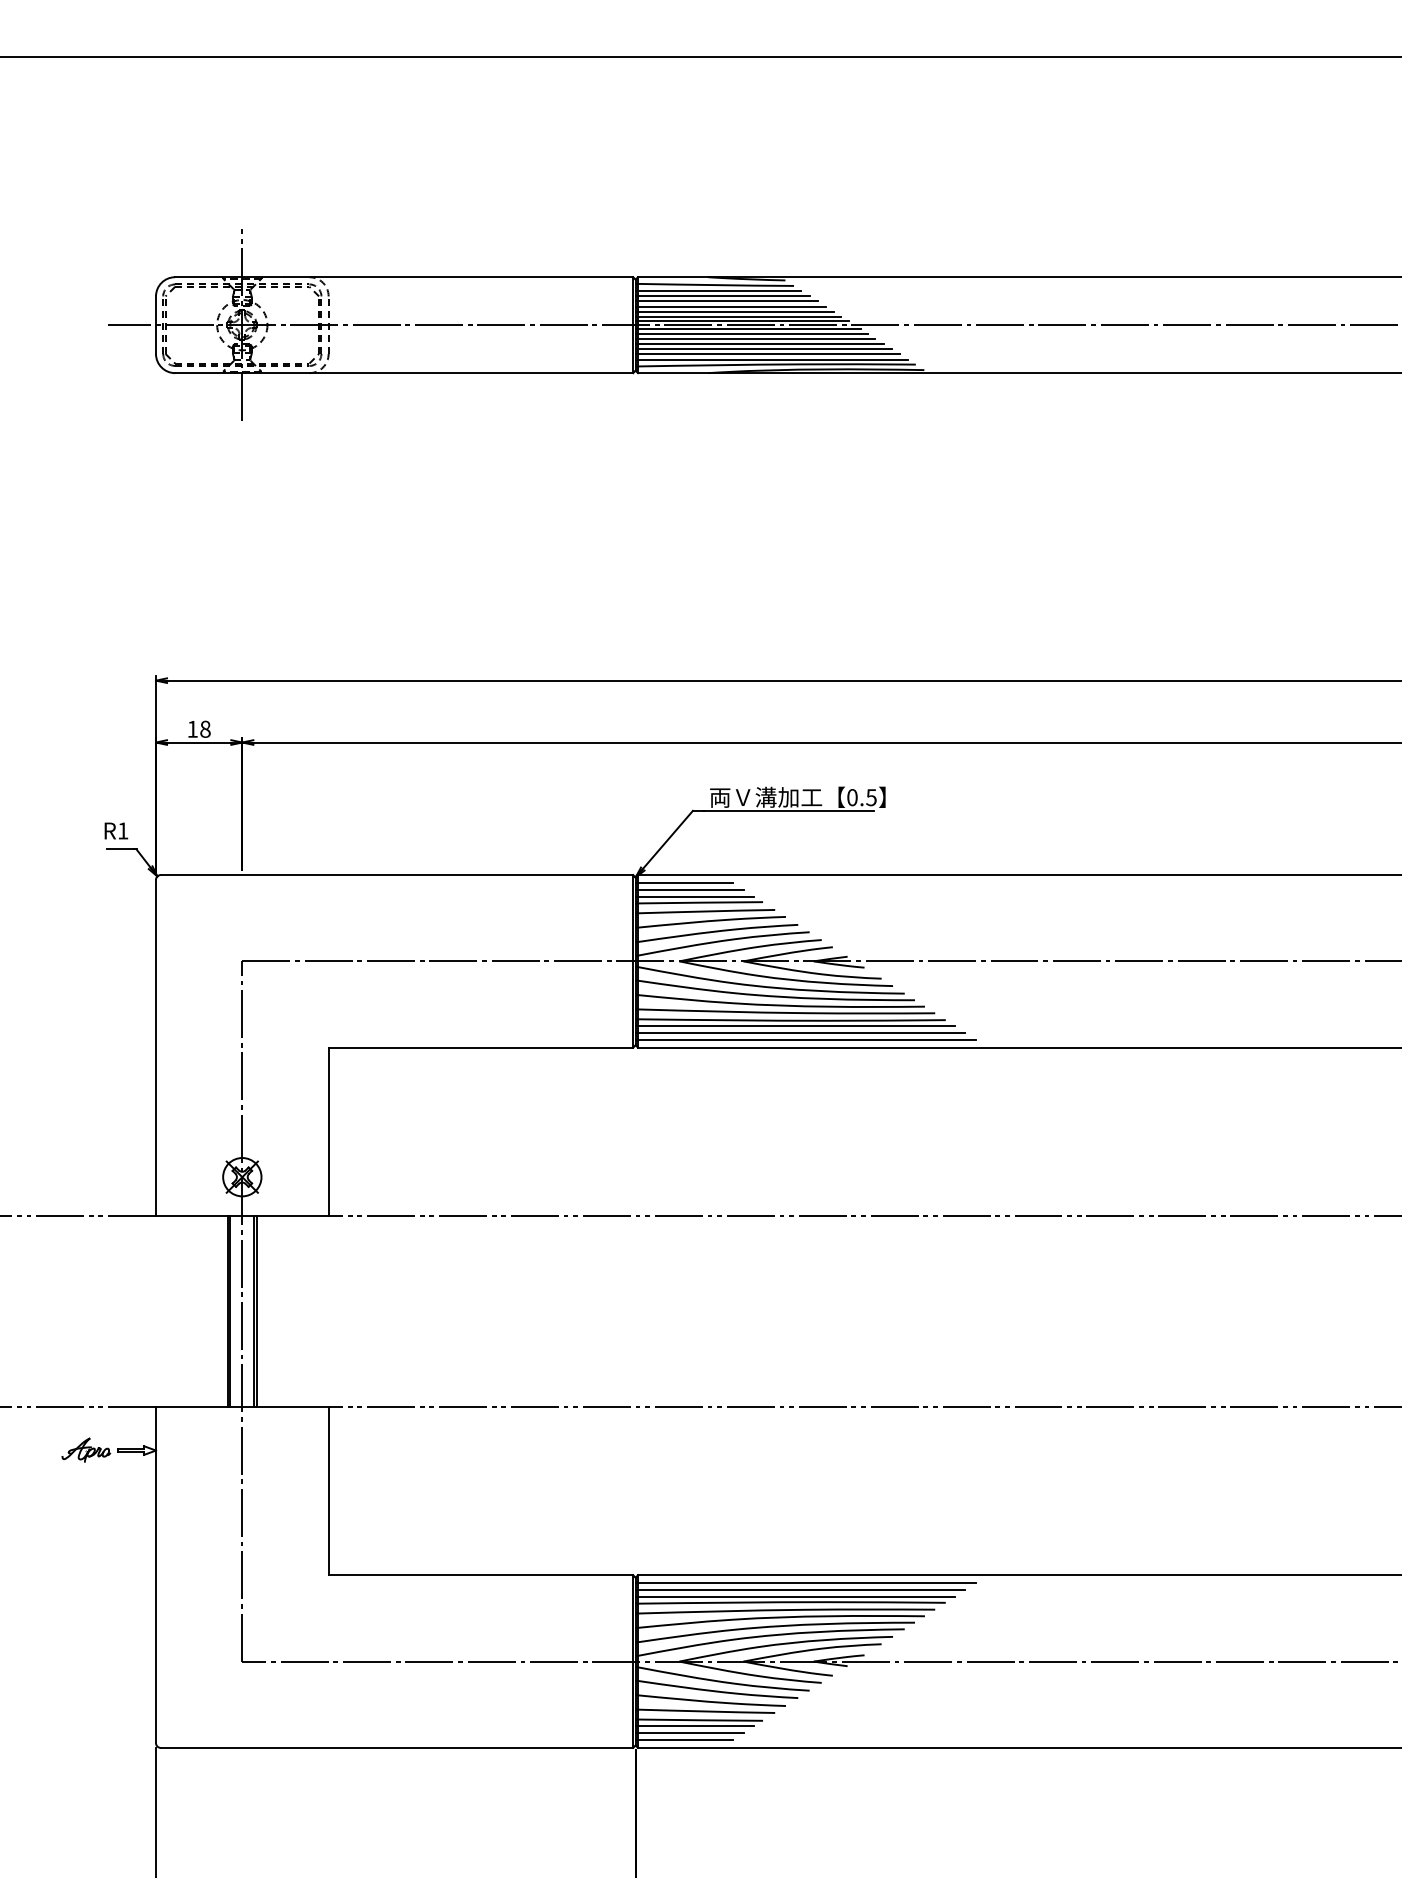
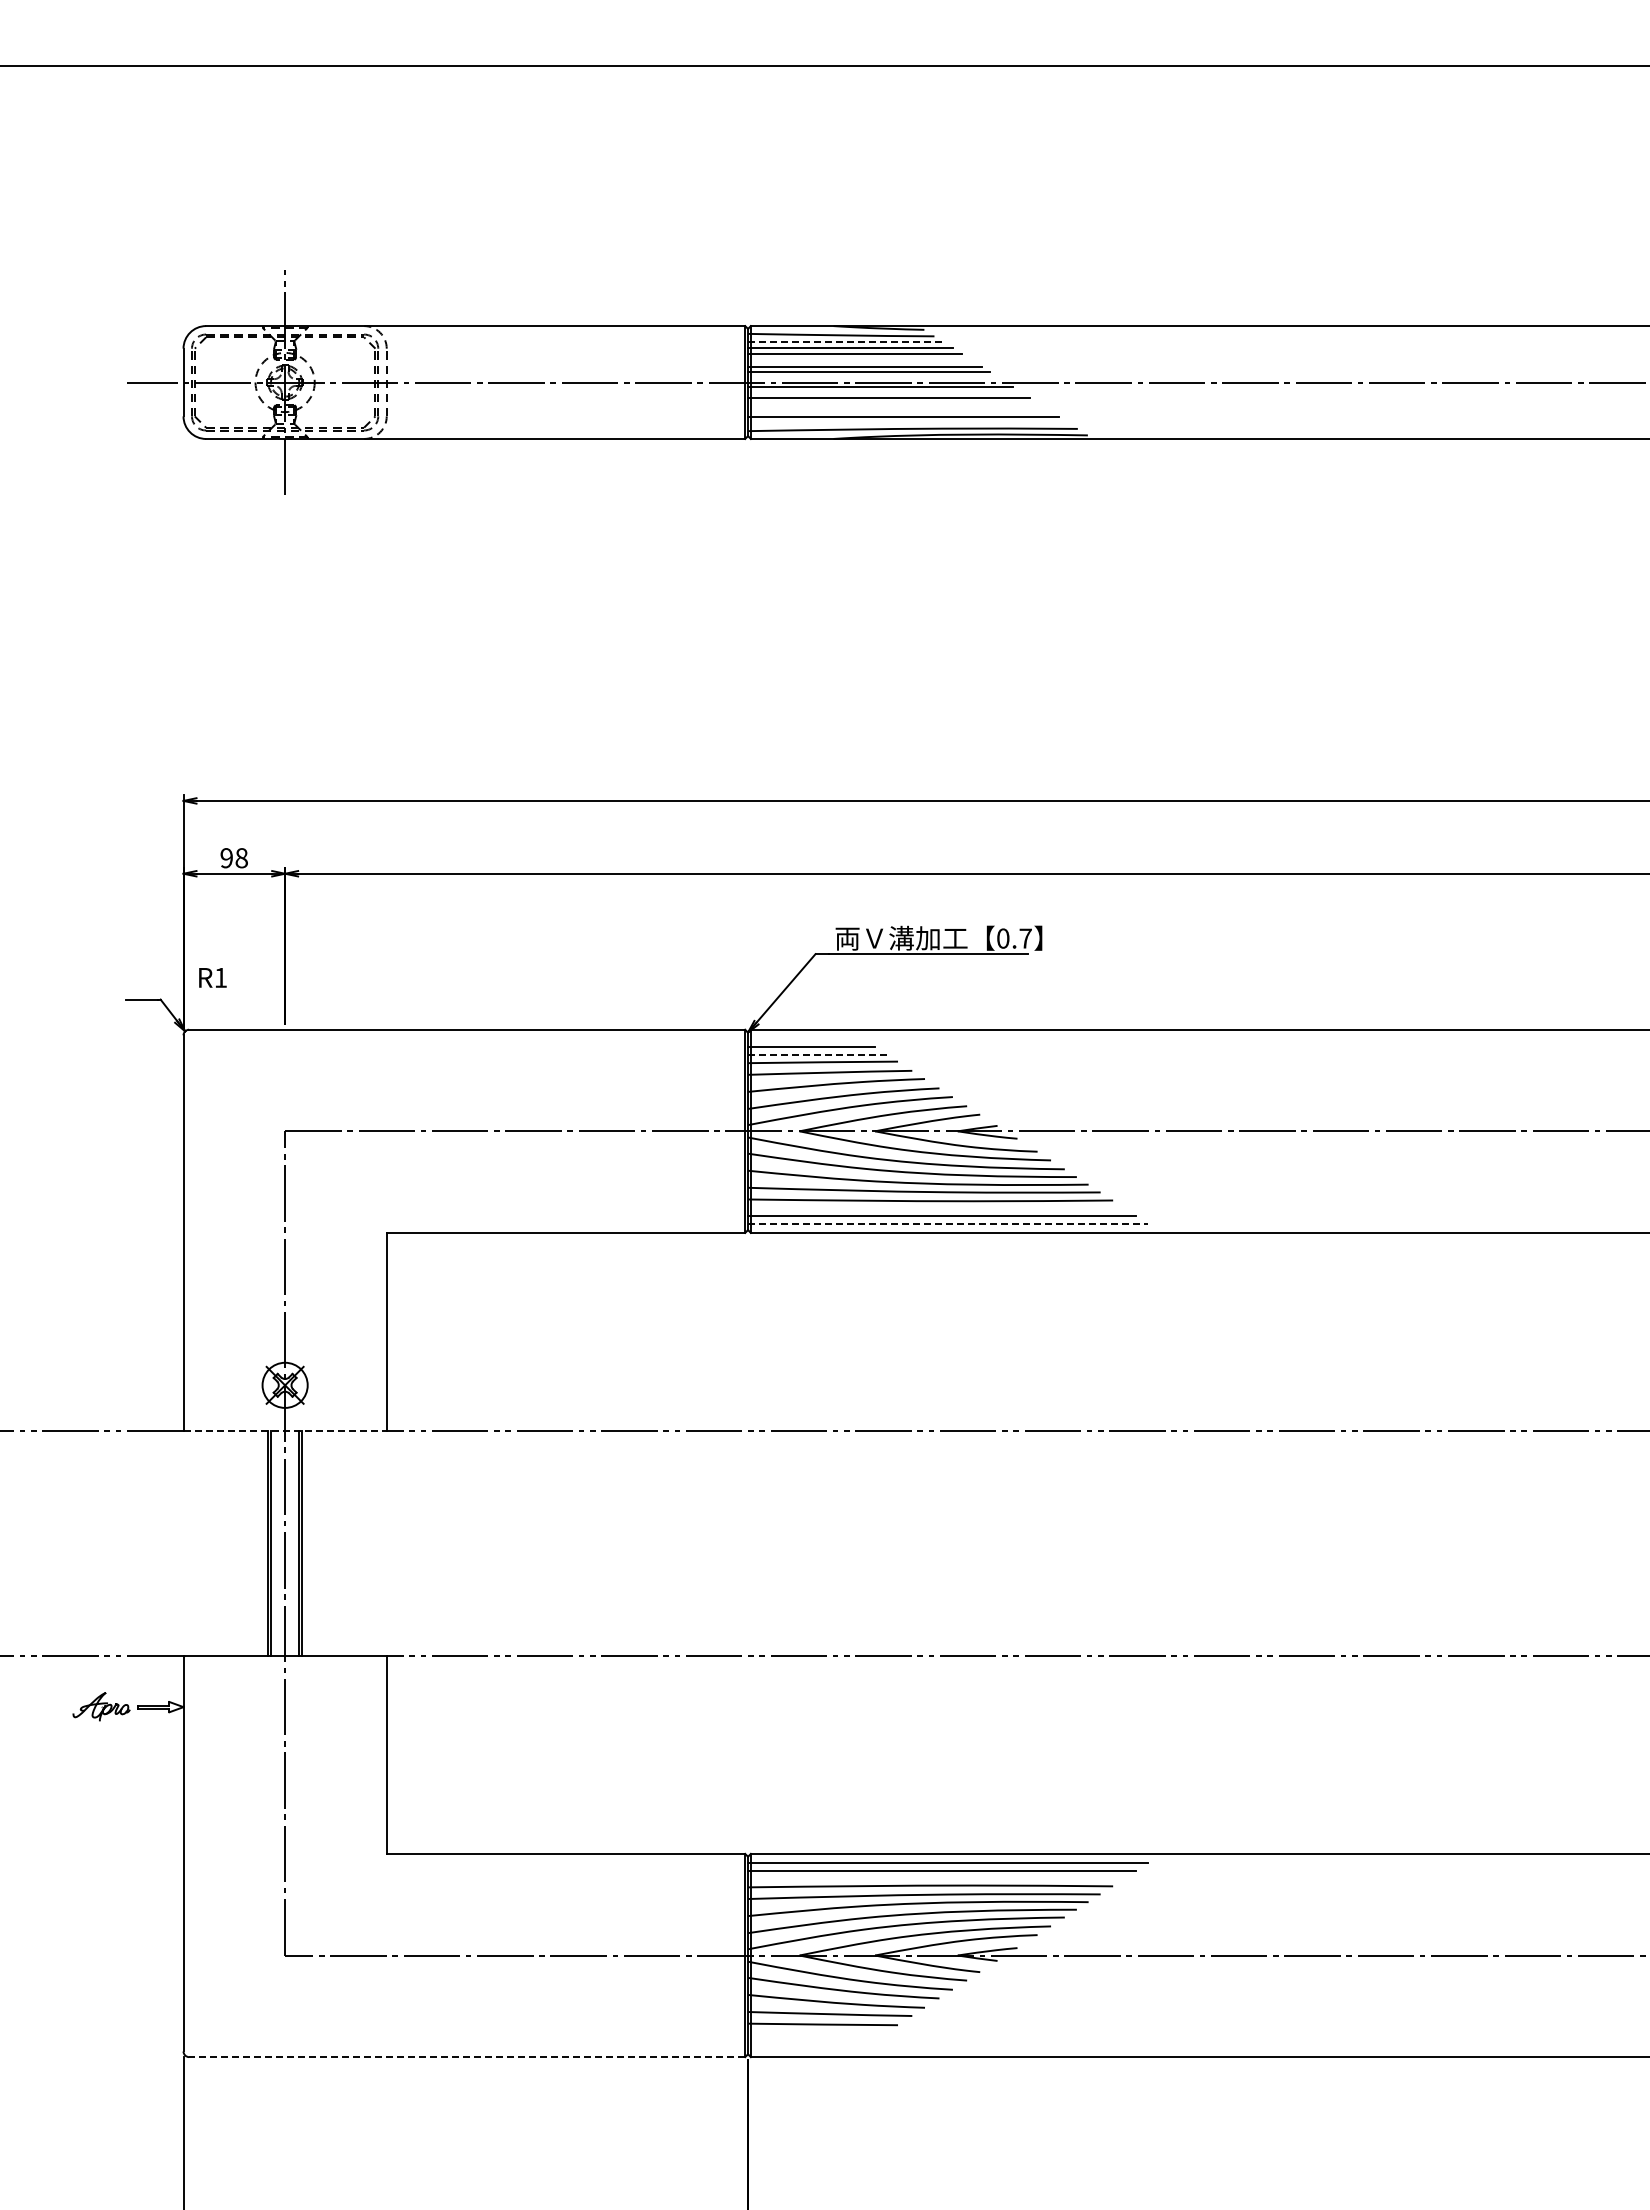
line: (718, 290) -> (845, 341), solid -> dashed
line: (731, 306) -> (860, 360), removed
line: (742, 320) -> (873, 377), removed
line: (751, 333) -> (884, 392), removed
line: (759, 343) -> (893, 404), removed
line: (763, 348) -> (898, 410), removed
line: (771, 359) -> (908, 423), removed
text: (192, 729) -> (226, 858), 18 -> 98
text: (871, 797) -> (1025, 938), 0.5 -> 0.7
text: (116, 830) -> (212, 977), moved
line: (684, 882) -> (805, 1038), removed
line: (694, 896) -> (817, 1055), solid -> dashed
line: (795, 1026) -> (936, 1207), removed
line: (805, 1039) -> (948, 1223), solid -> dashed
line: (242, 1215) -> (285, 1430), solid -> dashed
line: (795, 1597) -> (936, 1879), removed
line: (694, 1726) -> (817, 2031), removed
line: (689, 1732) -> (811, 2039), removed
line: (684, 1739) -> (805, 2047), removed
line: (396, 1748) -> (466, 2057), solid -> dashed

